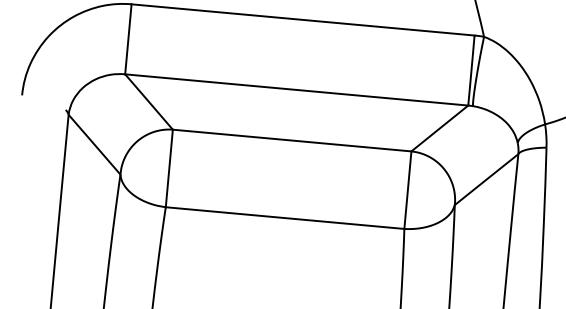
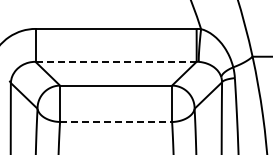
line: (297, 89) -> (116, 61), solid -> dashed
line: (285, 219) -> (116, 122), solid -> dashed

